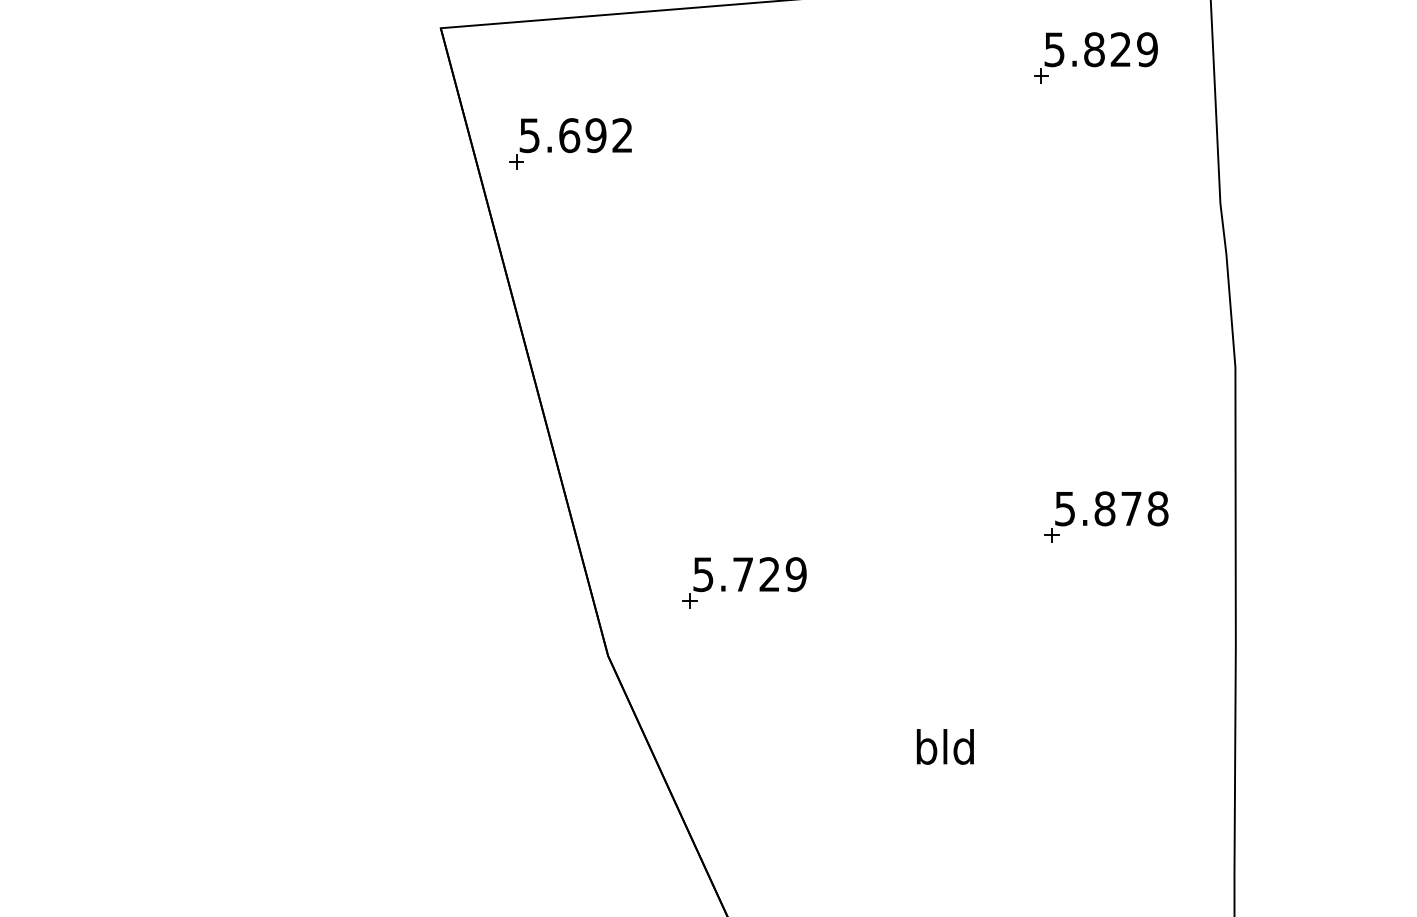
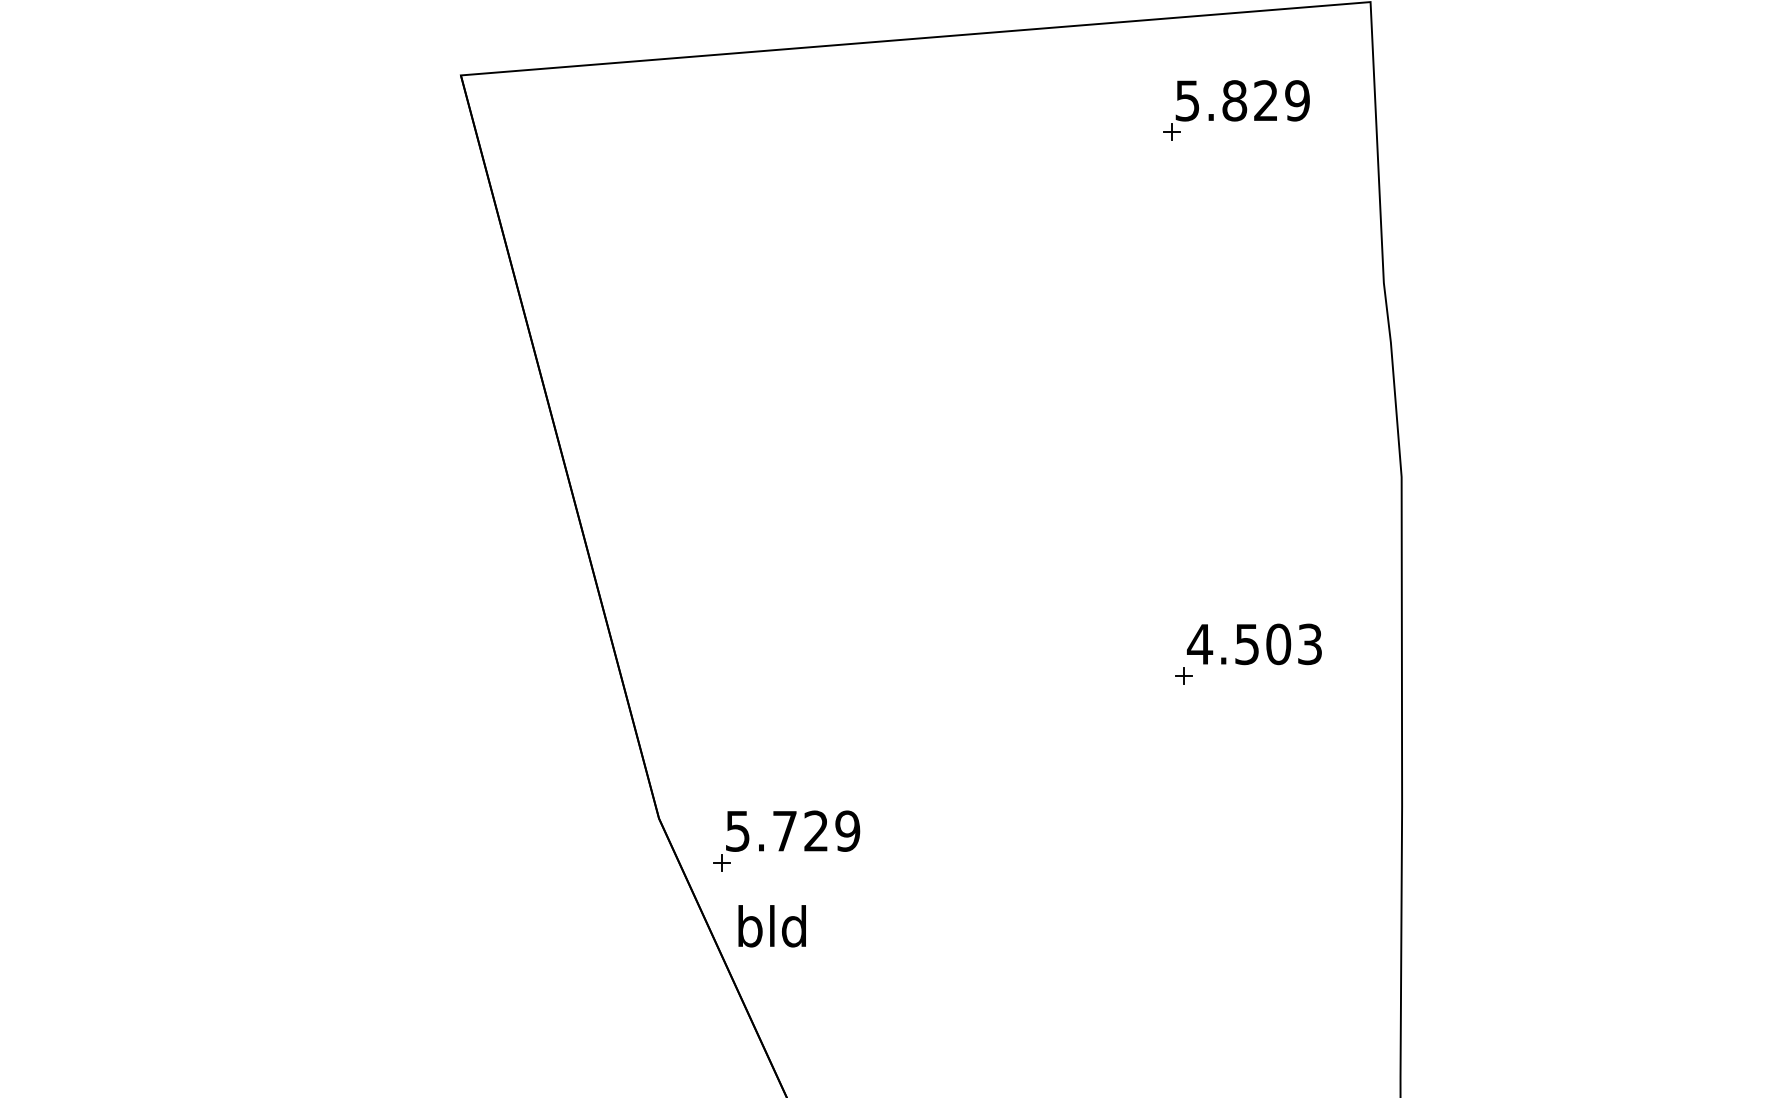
part: (570, 143) -> (614, 211), removed
text: (1111, 508) -> (1254, 644), 5.878 -> 4.503
part: (744, 582) -> (786, 840), moved
text: (944, 747) -> (771, 926), moved

